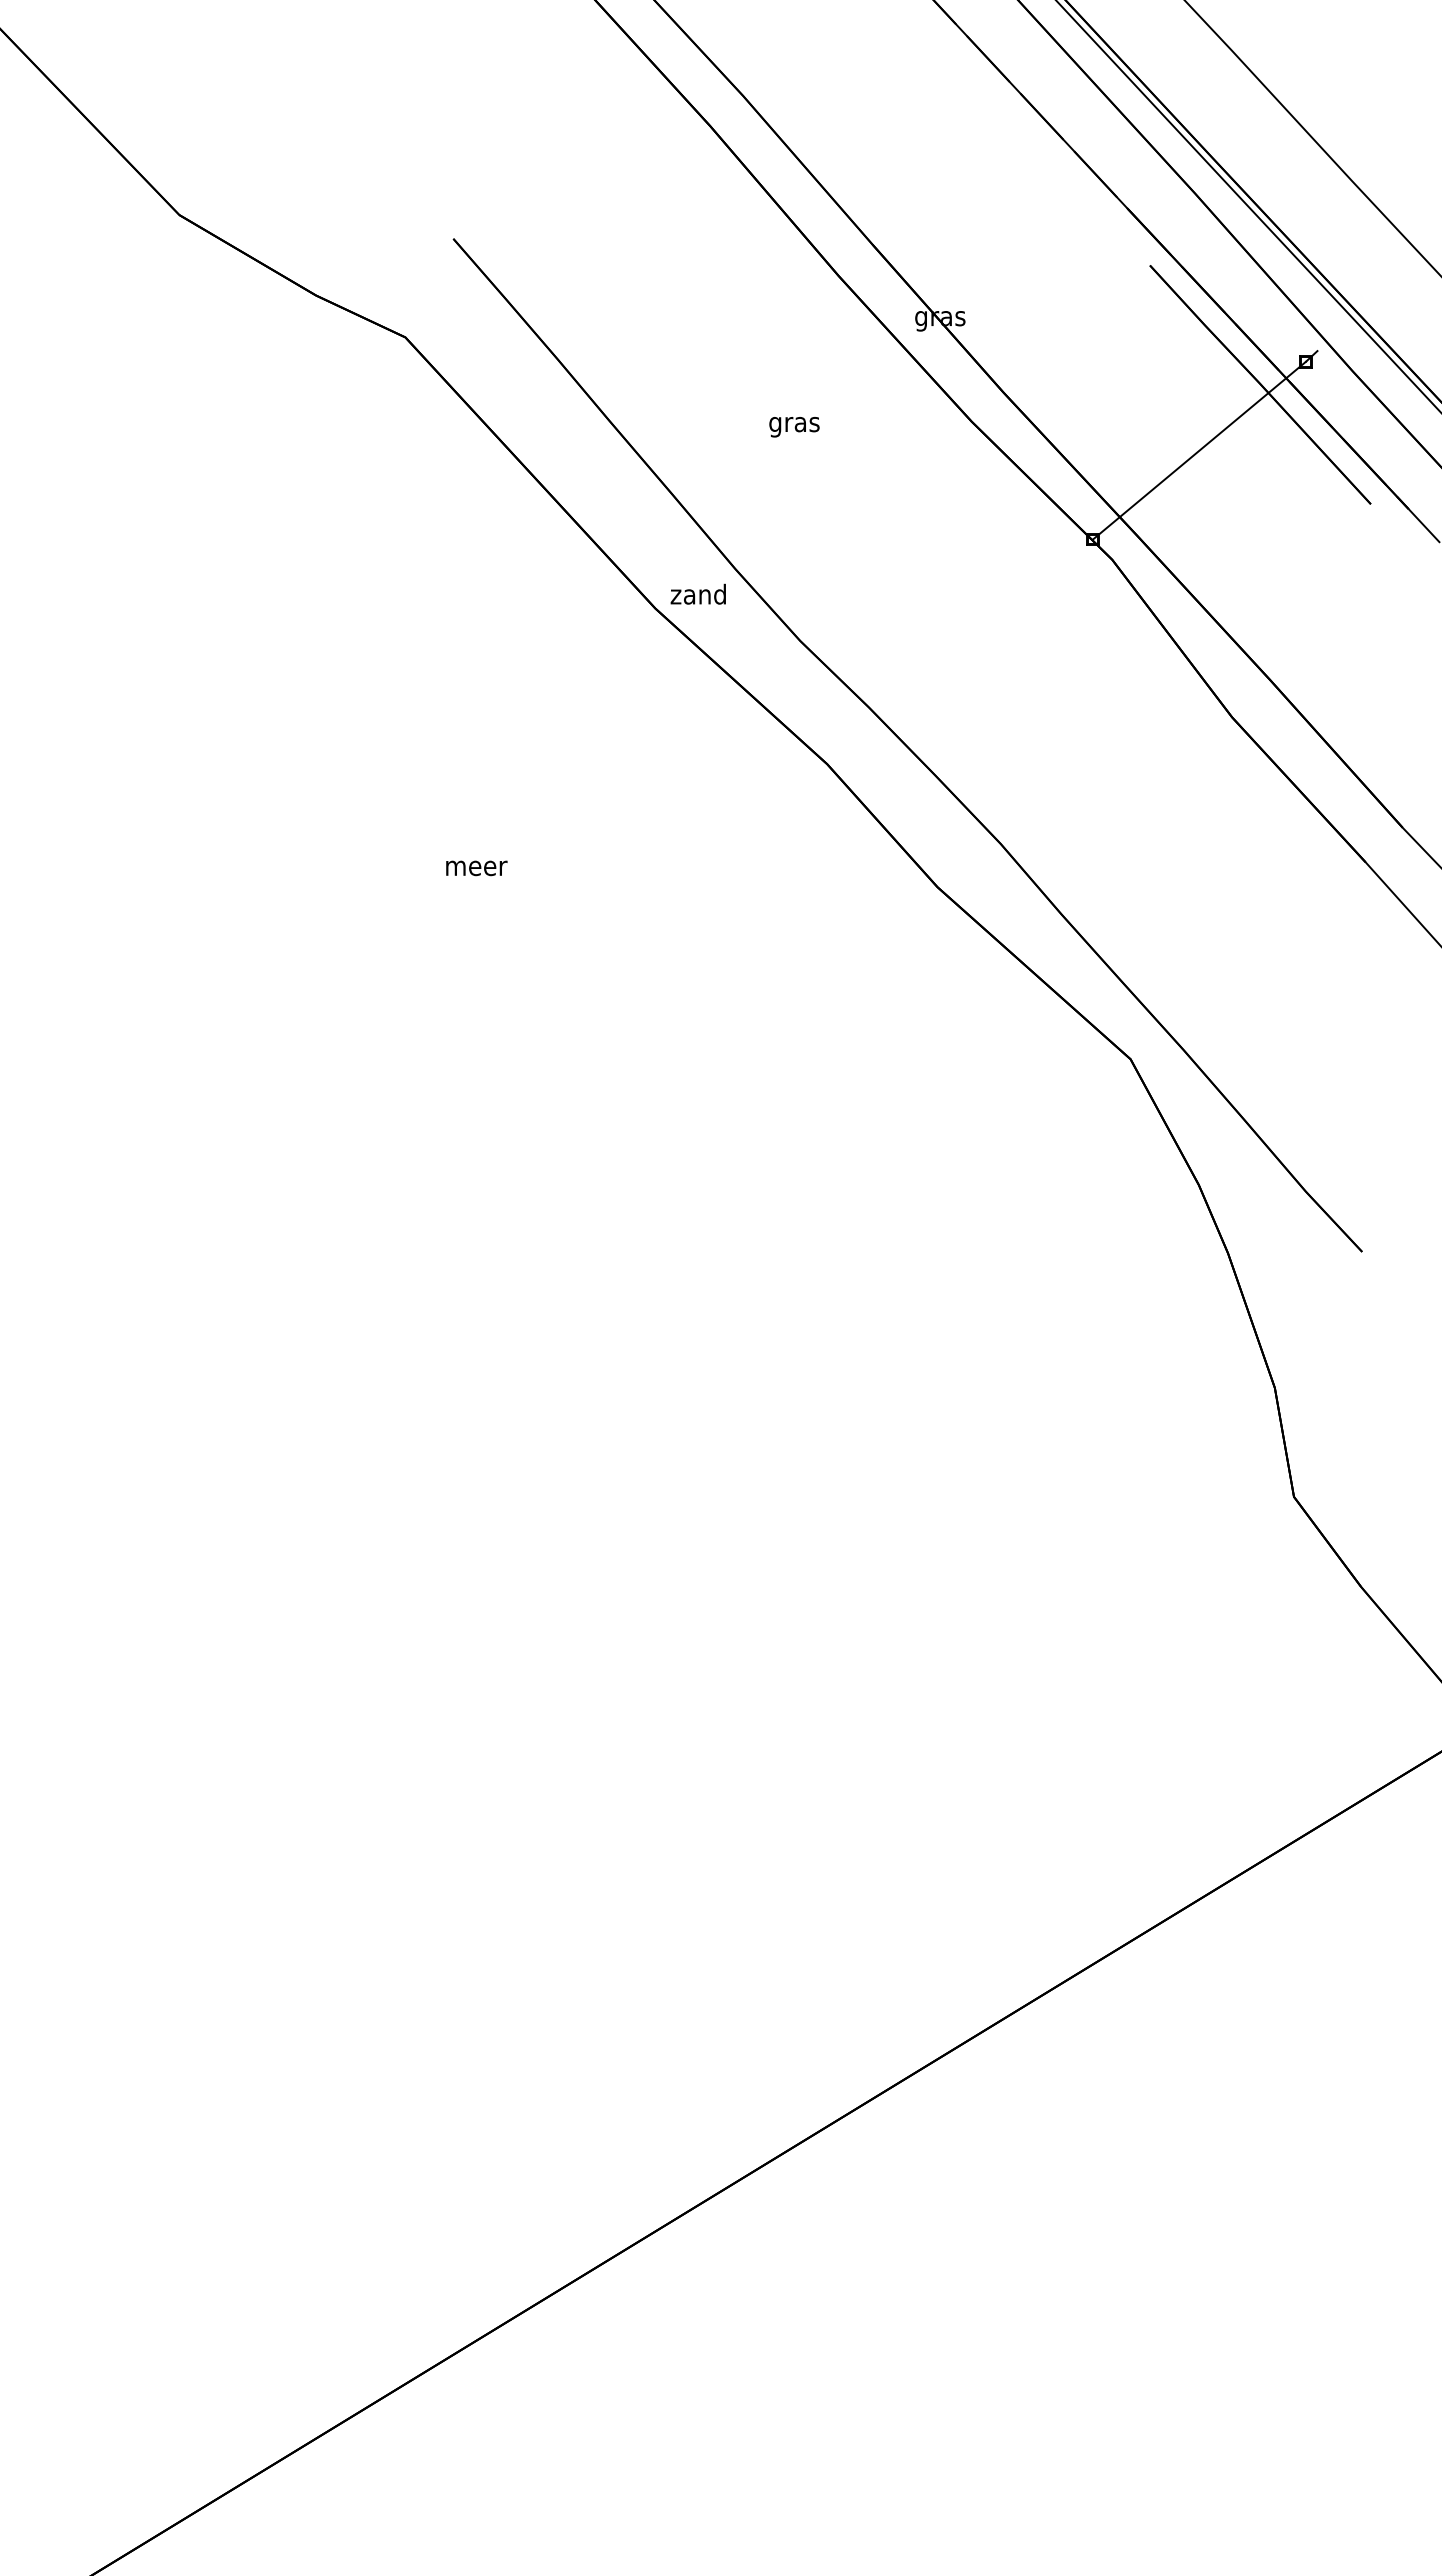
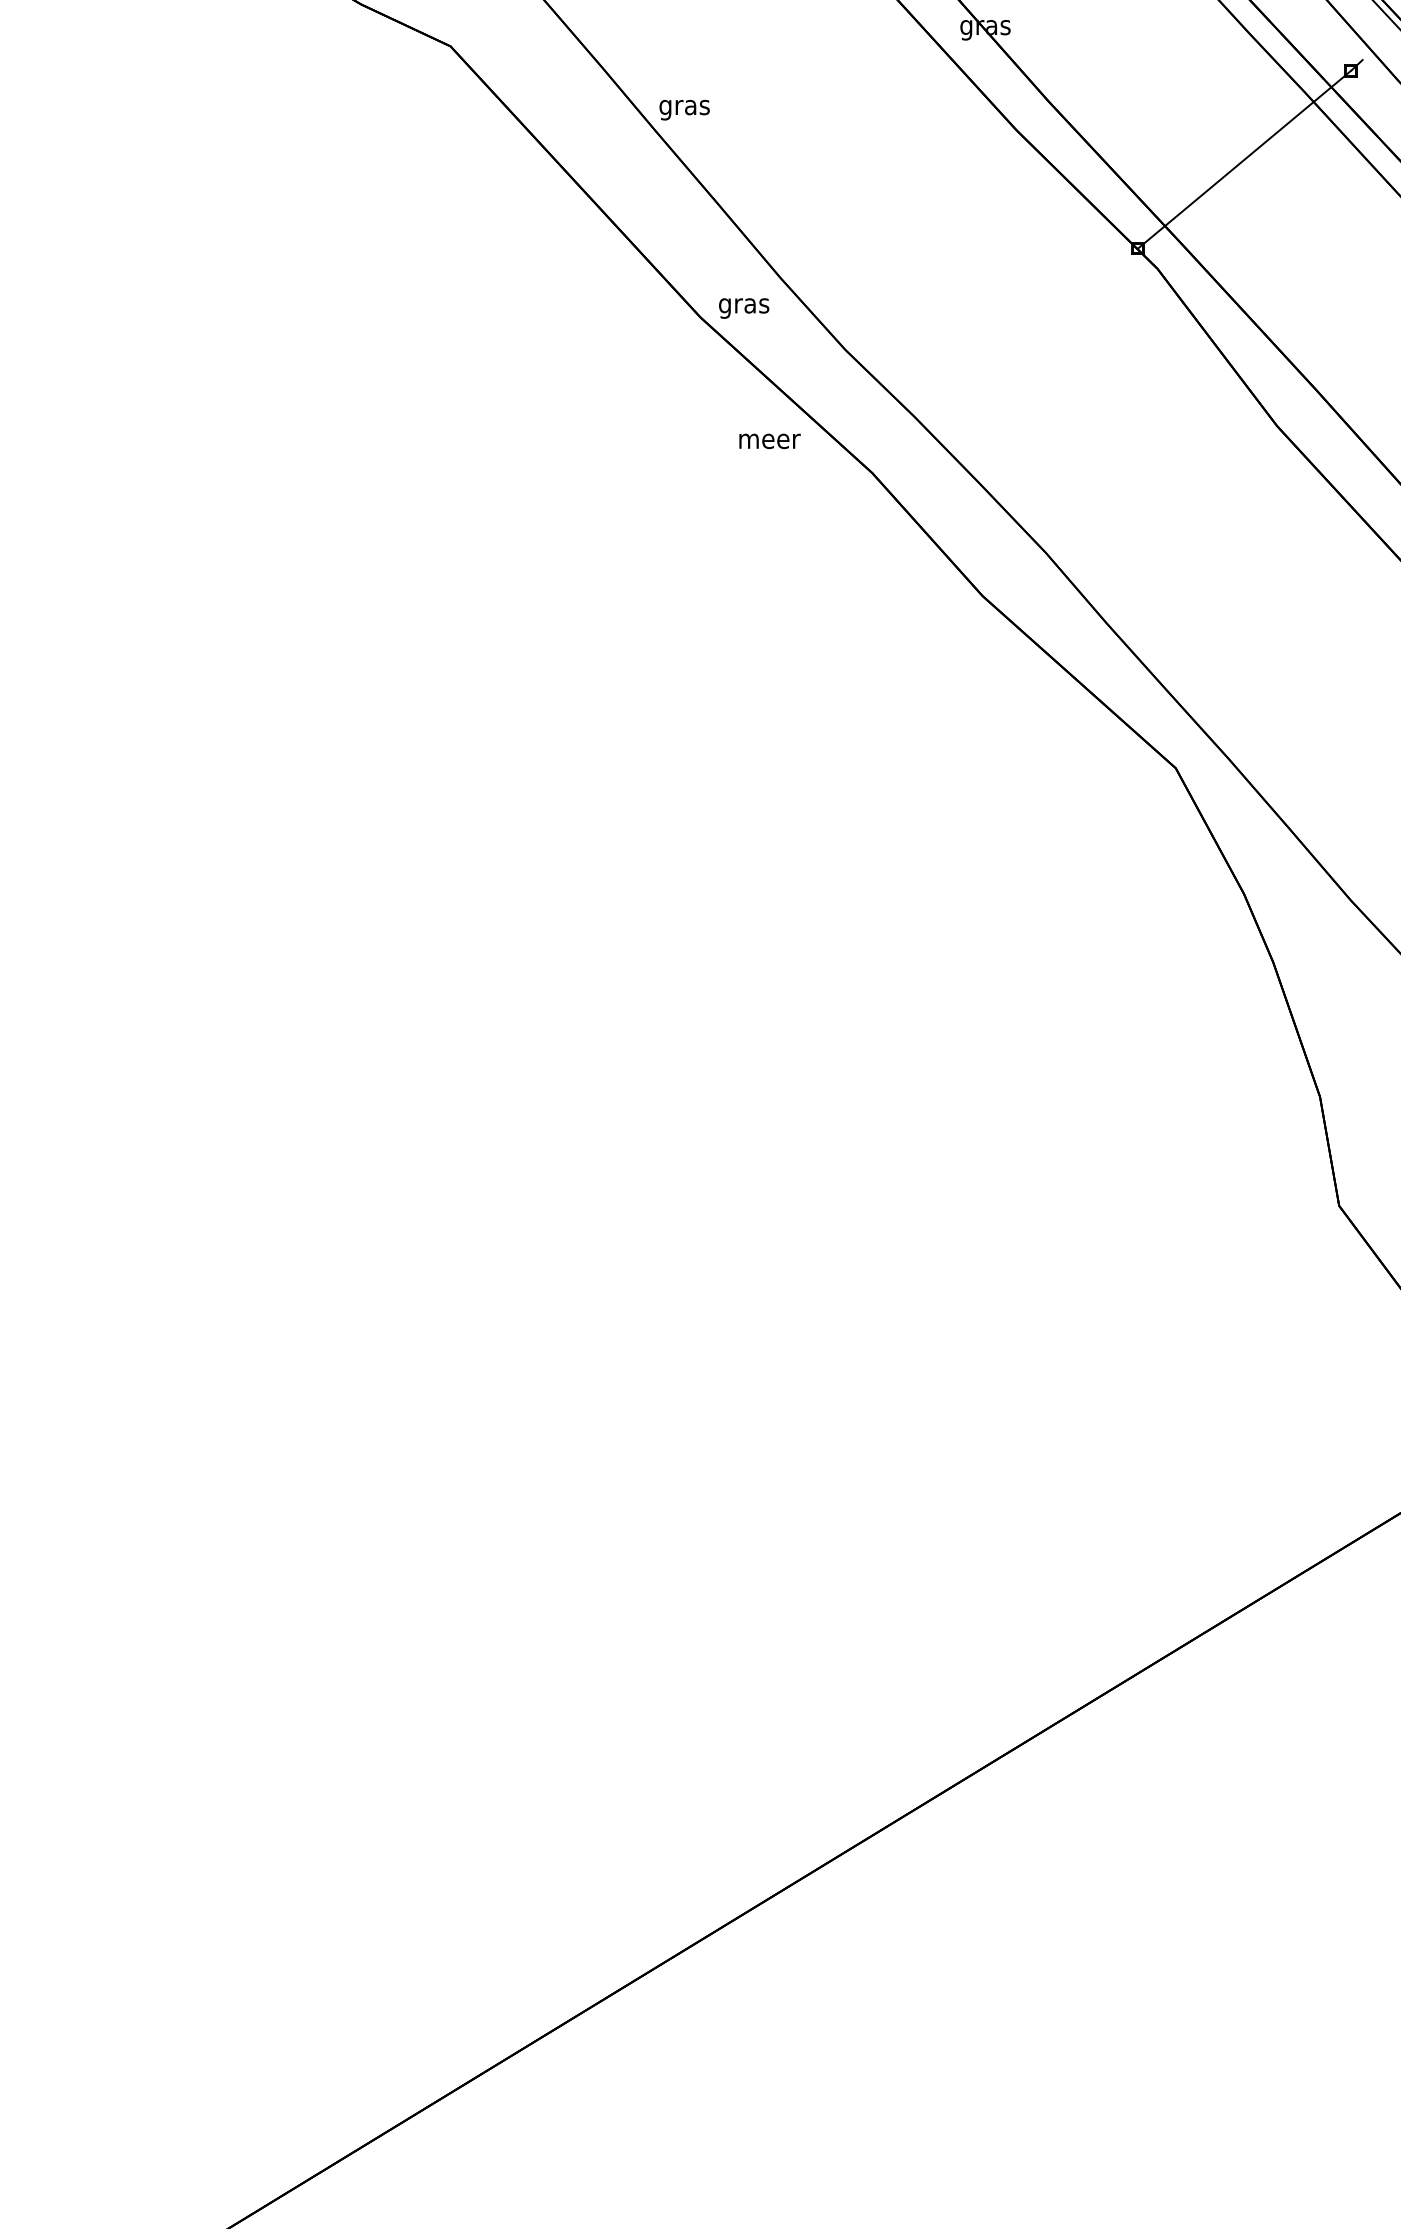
text: (794, 427) -> (684, 110), moved
text: (697, 596) -> (742, 305), zand -> gras
text: (476, 868) -> (769, 441), moved

